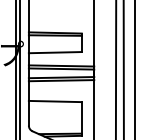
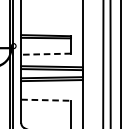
line: (54, 52) -> (45, 54), solid -> dashed
line: (55, 101) -> (46, 100), solid -> dashed

